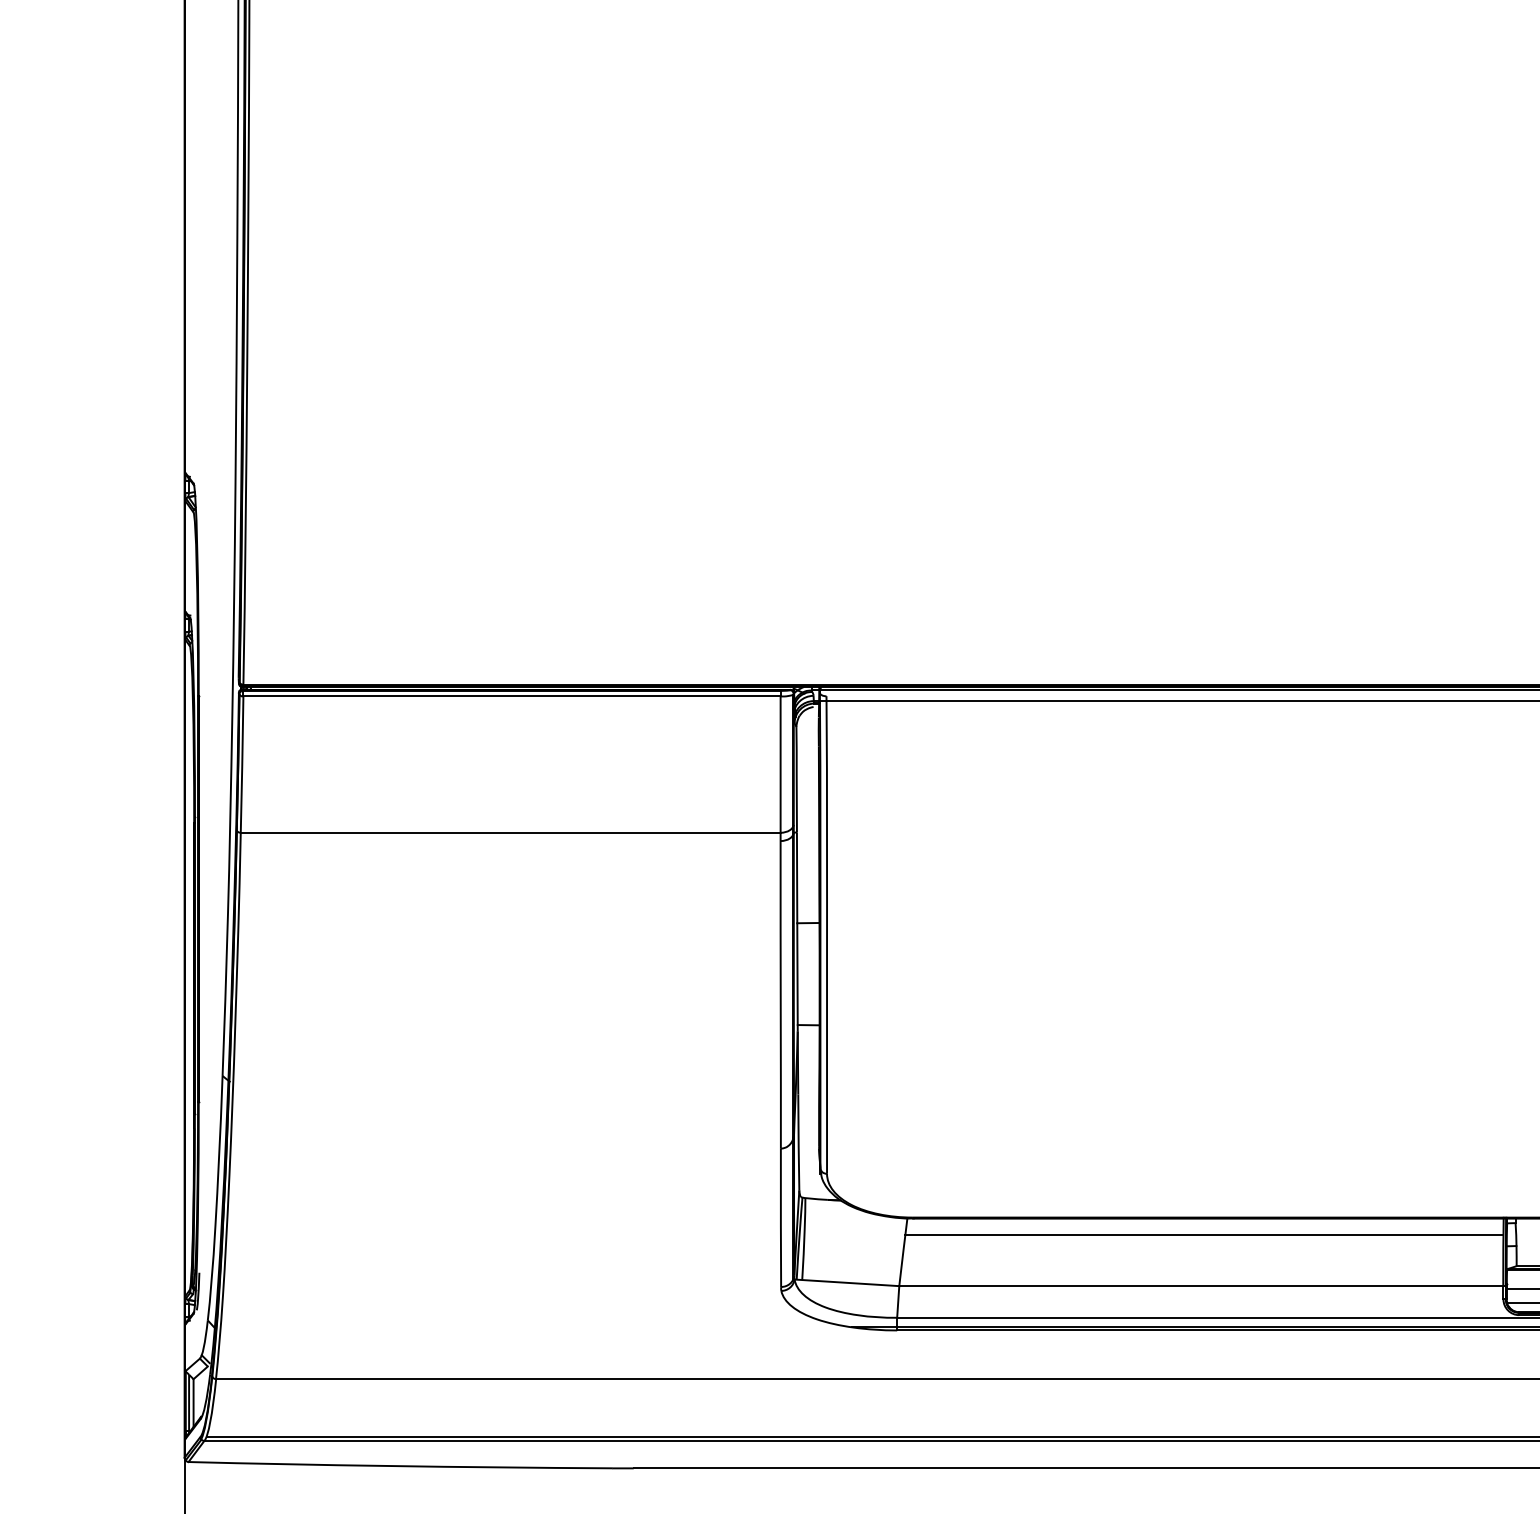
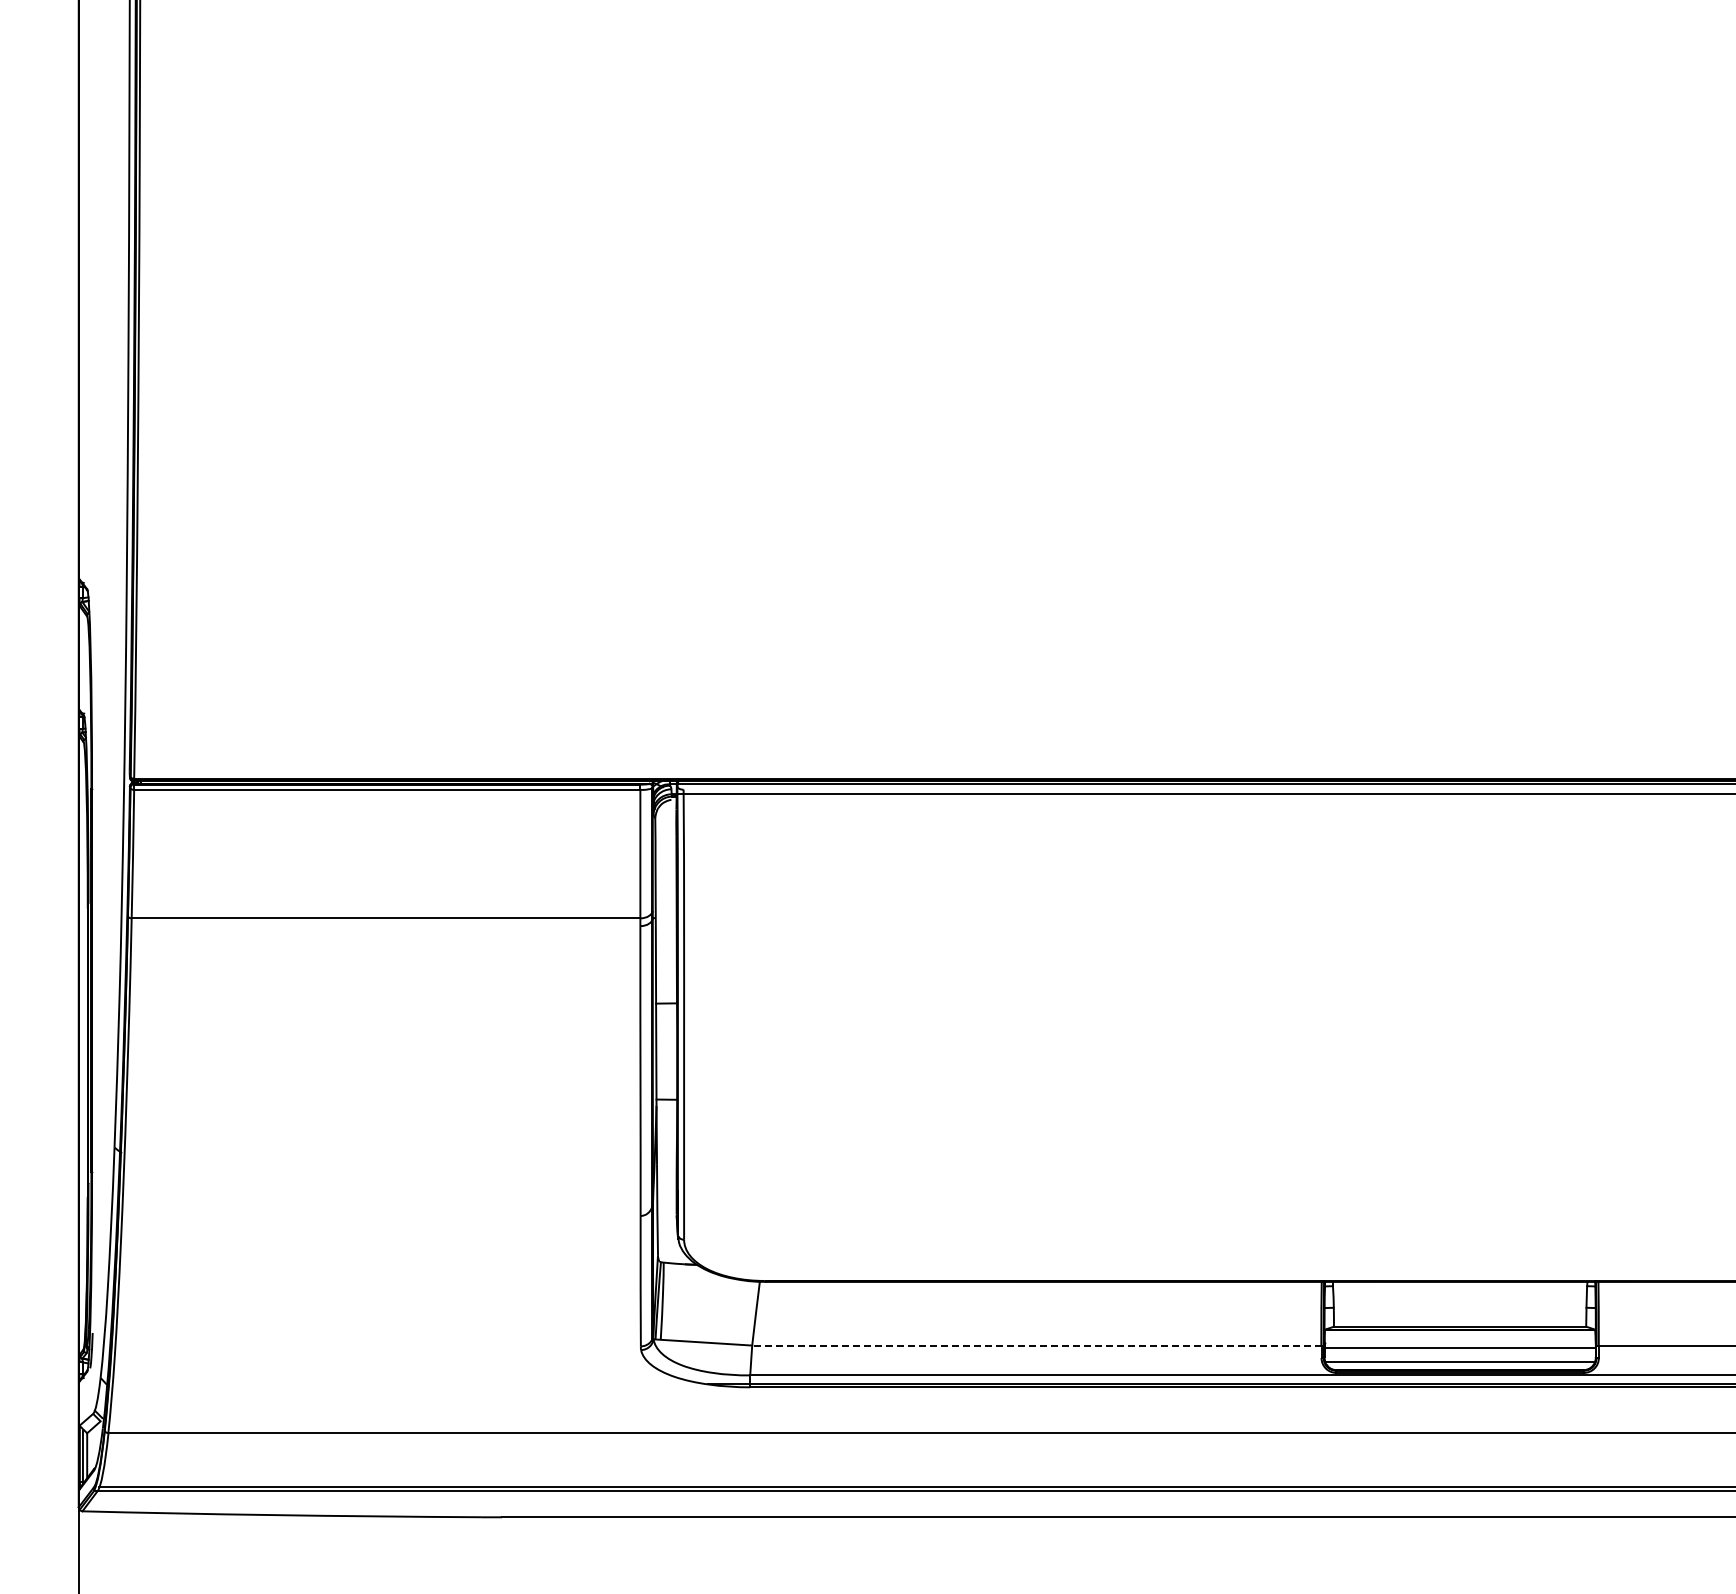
line: (1204, 1235) -> (1039, 1297), removed
line: (1200, 1286) -> (1036, 1345), solid -> dashed

